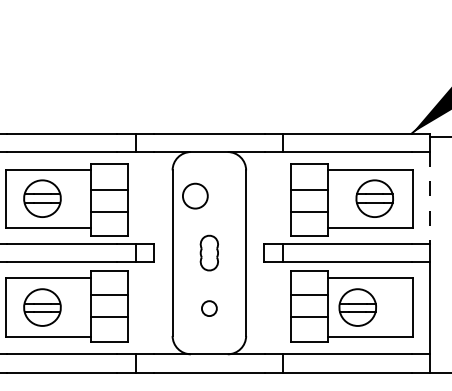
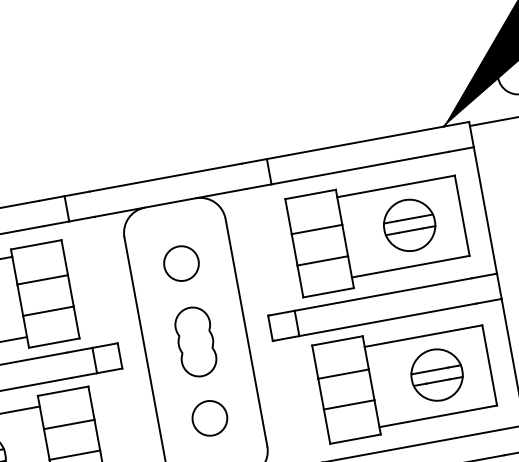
circle: (195, 195) -> (181, 262), moved
line: (430, 198) -> (486, 211), dashed -> solid
part: (209, 252) -> (195, 341), size x1.43
part: (357, 307) -> (436, 375), moved
circle: (209, 308) -> (210, 418), size x1.67

